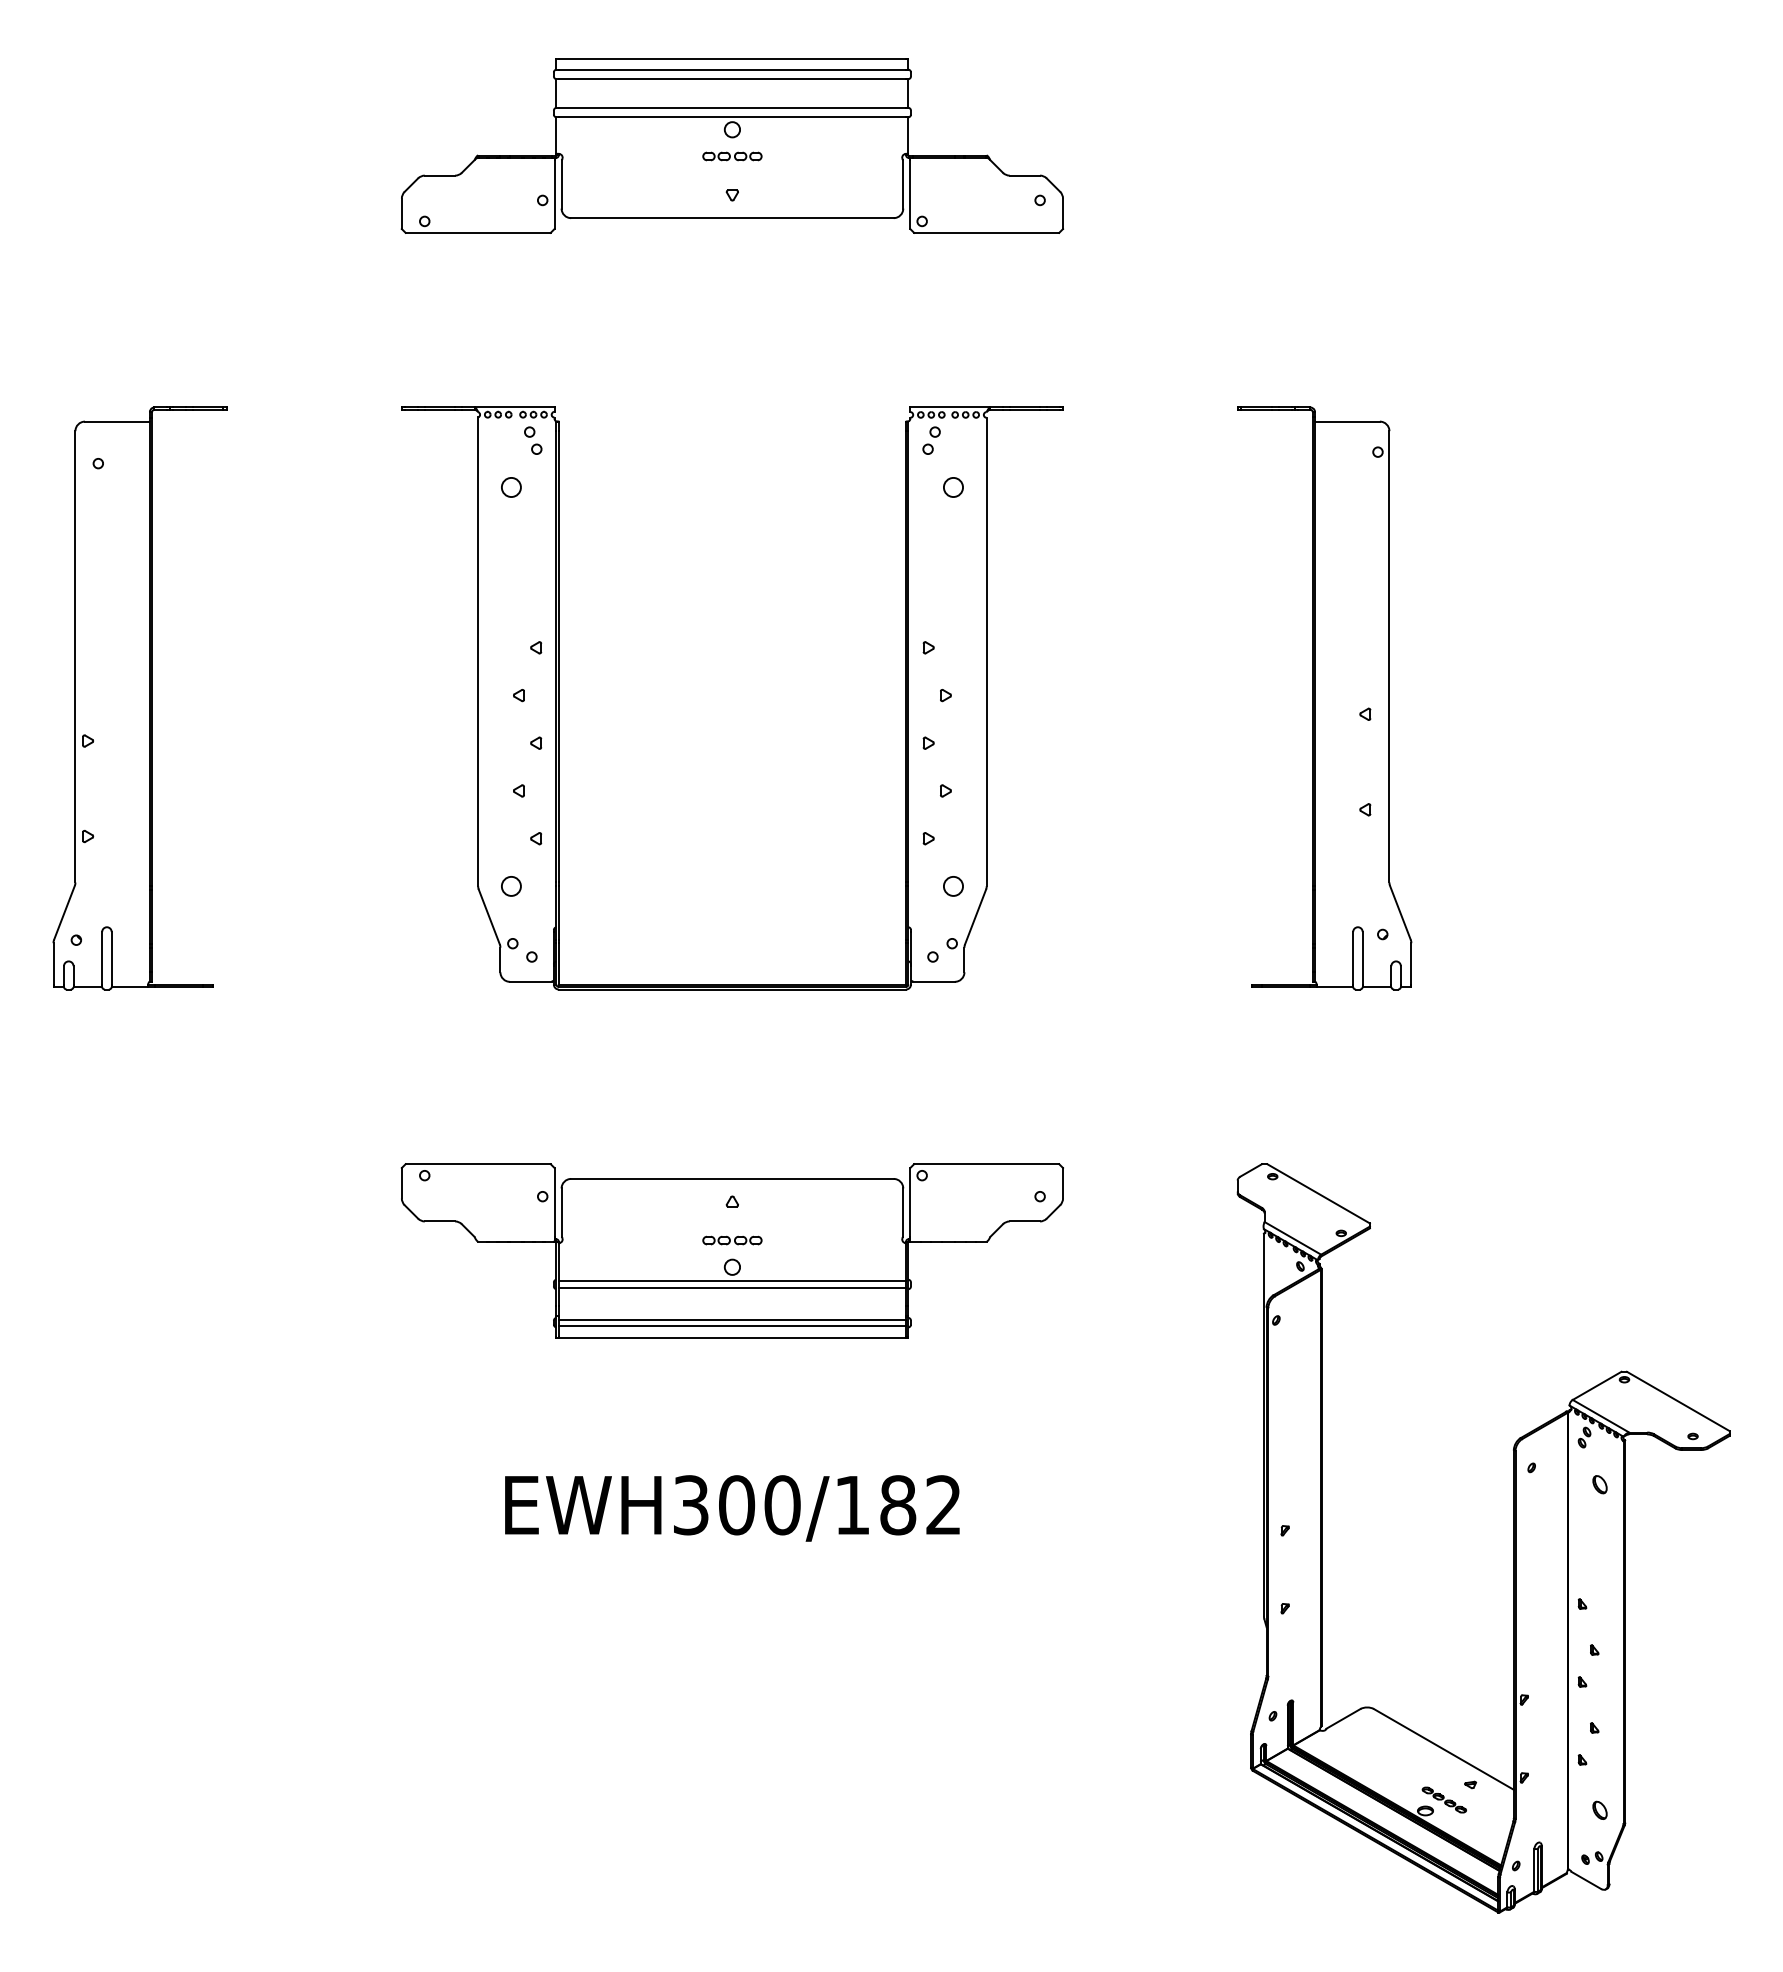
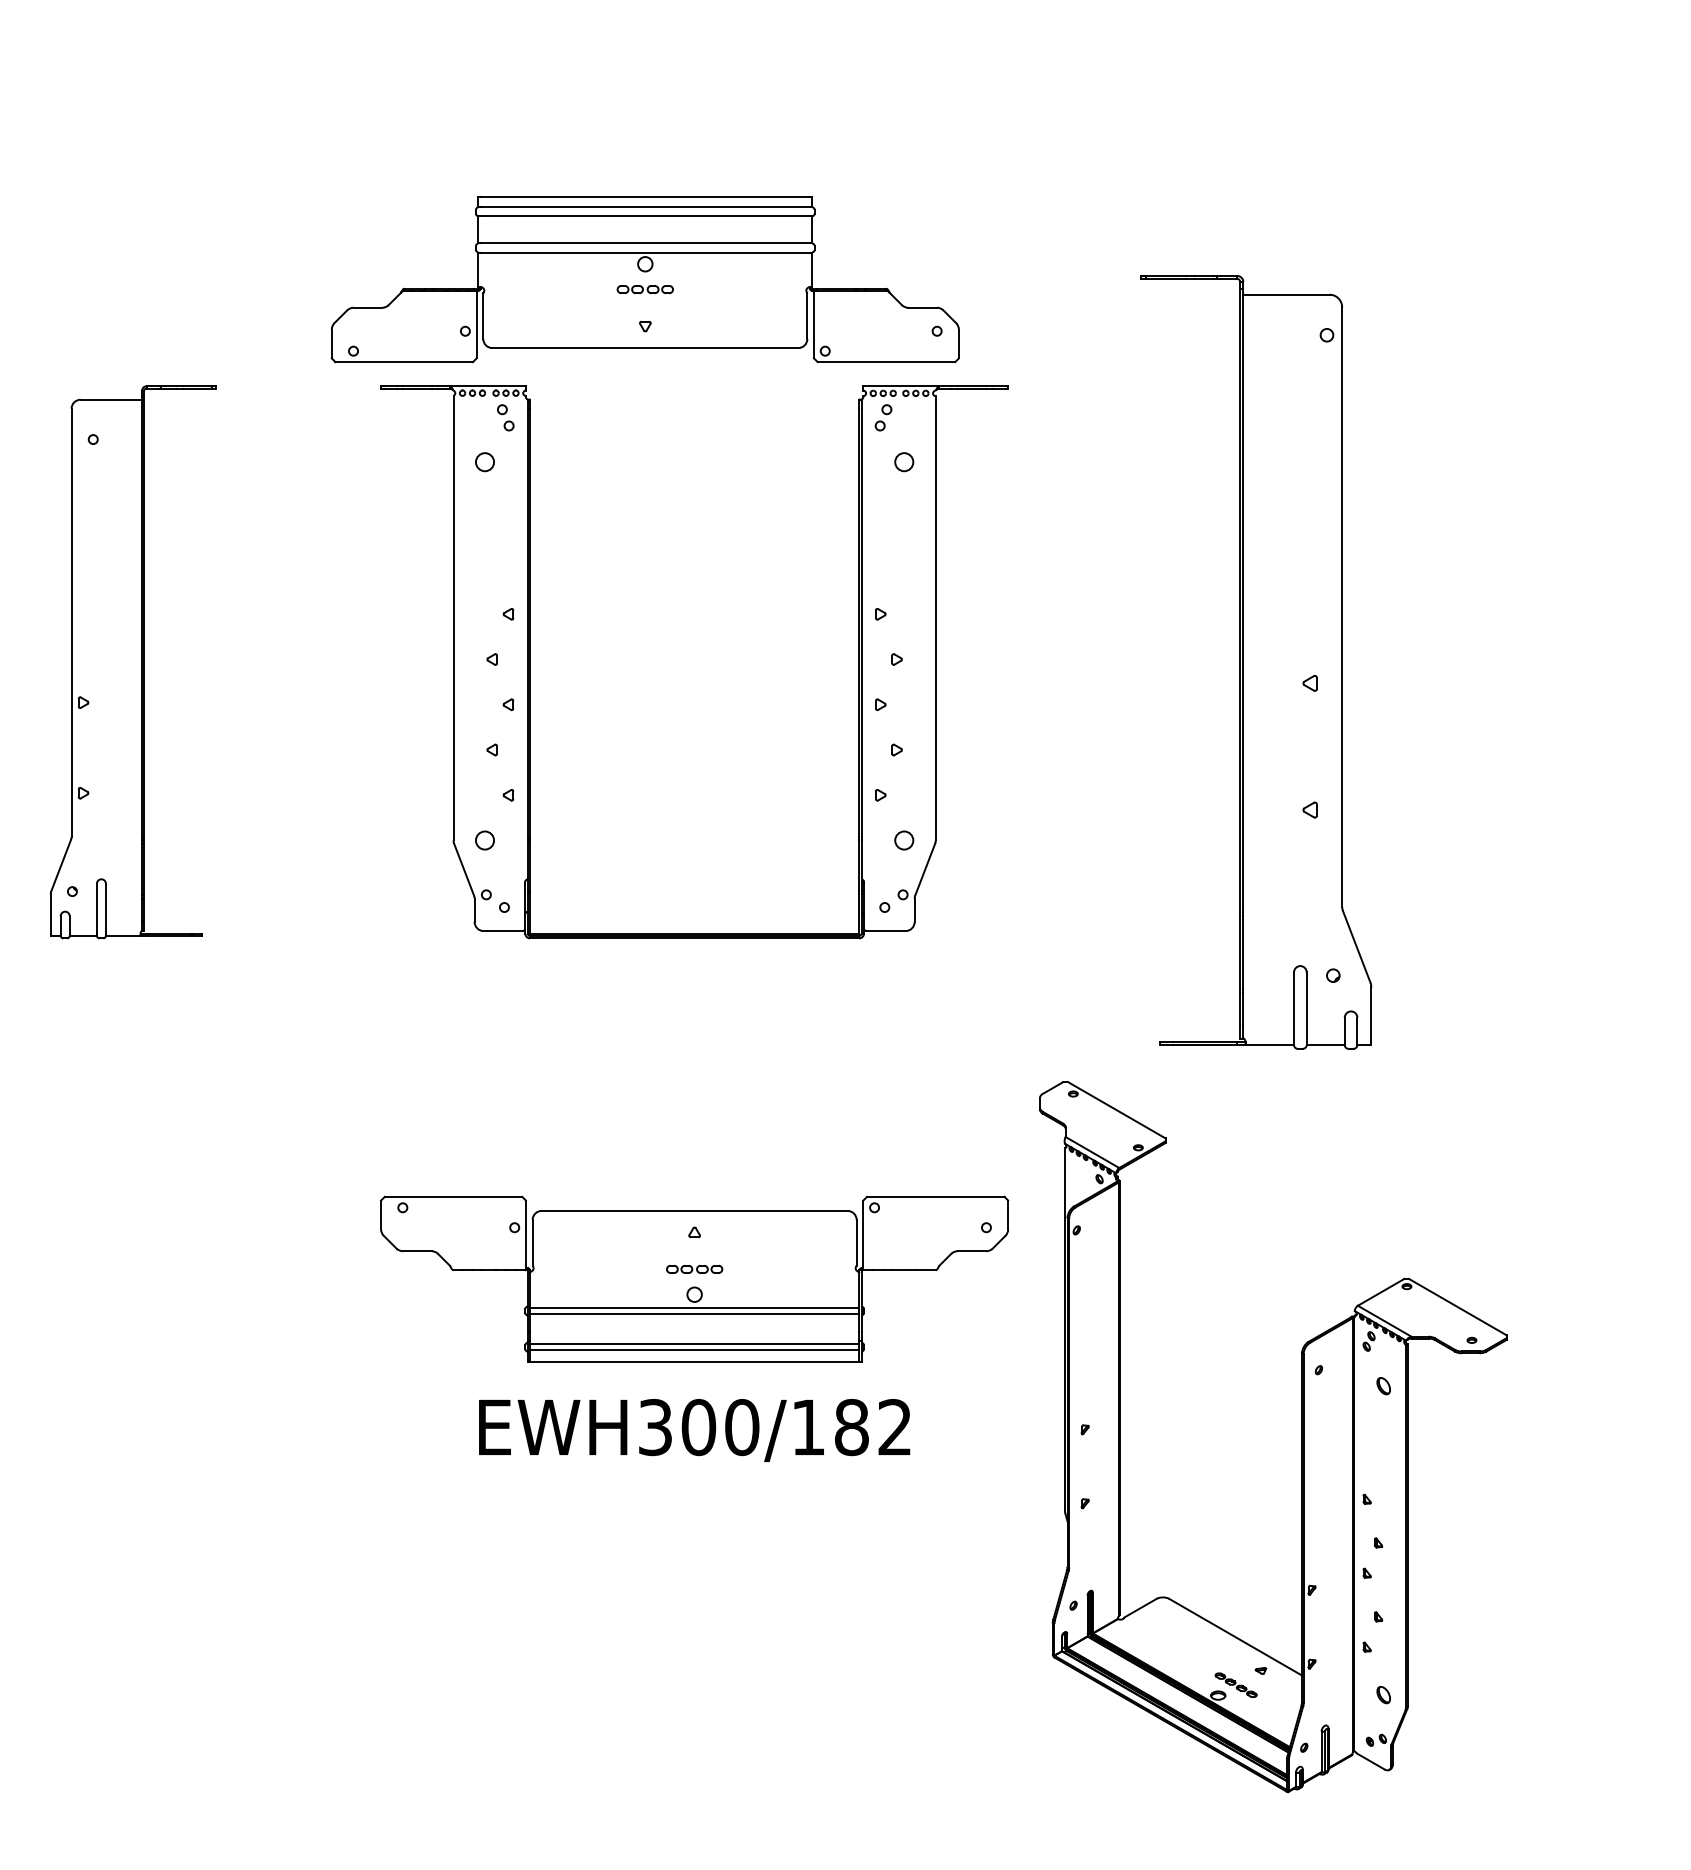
part: (731, 145) -> (644, 279), moved
part: (1324, 698) -> (1256, 662), size x1.4
part: (731, 1250) -> (693, 1278), moved
part: (1513, 1538) -> (1301, 1437), moved

